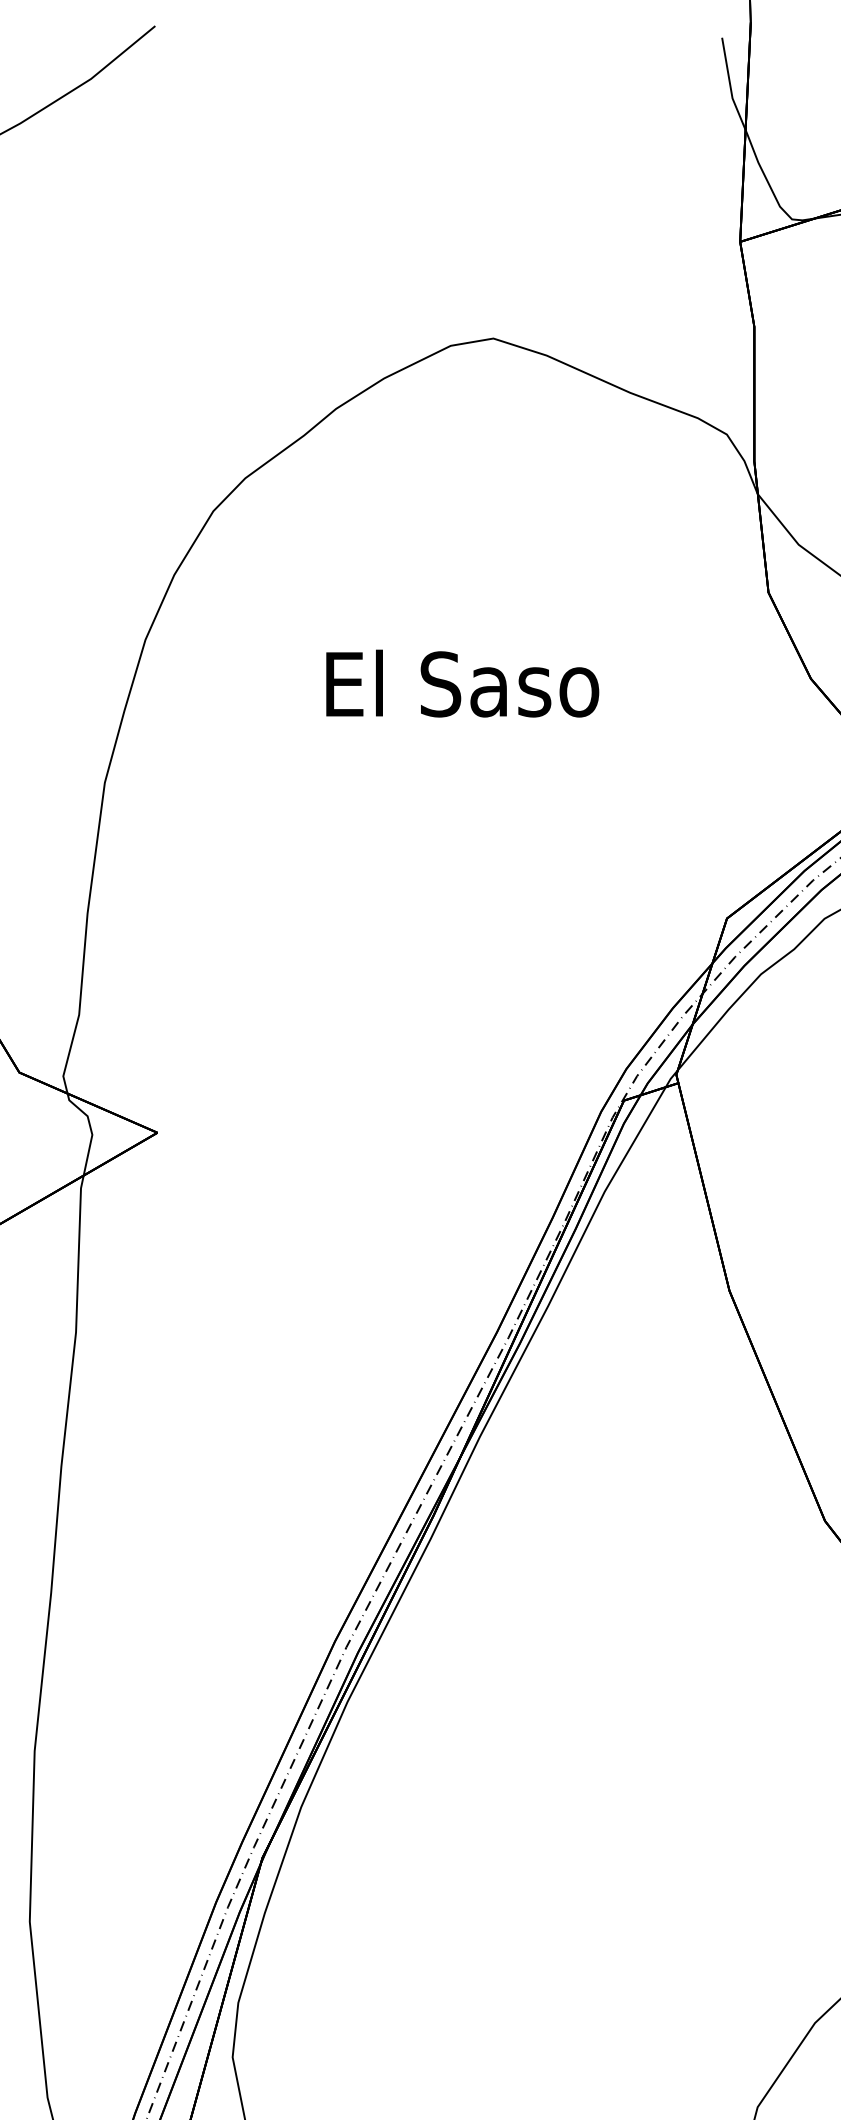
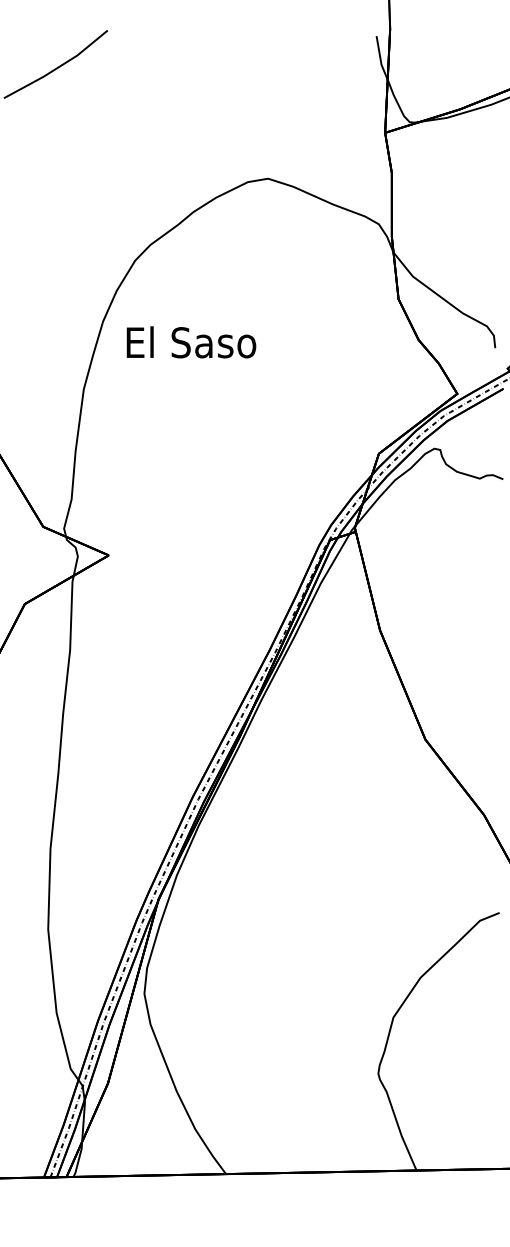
text: (462, 683) -> (191, 342), moved

